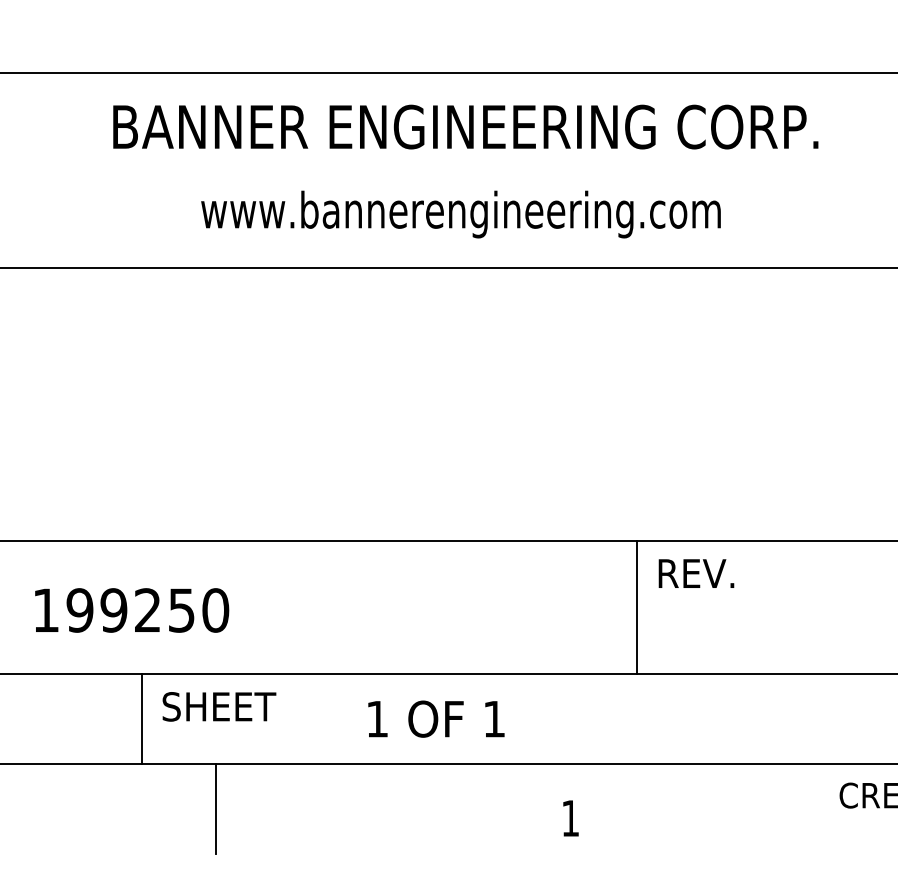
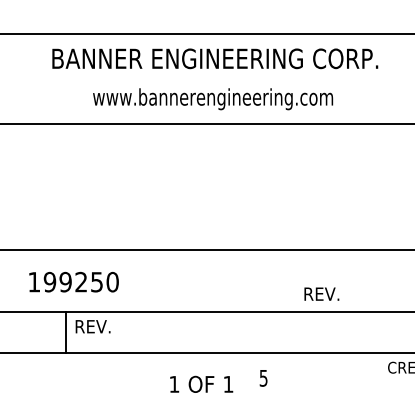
text: (695, 572) -> (321, 293), moved
line: (637, 606) -> (294, 280), removed
text: (130, 608) -> (73, 281), moved
text: (219, 706) -> (101, 326), SHEET -> REV.
text: (436, 717) -> (201, 383), moved
line: (215, 808) -> (99, 373), removed
text: (570, 818) -> (263, 378), 1 -> 5

